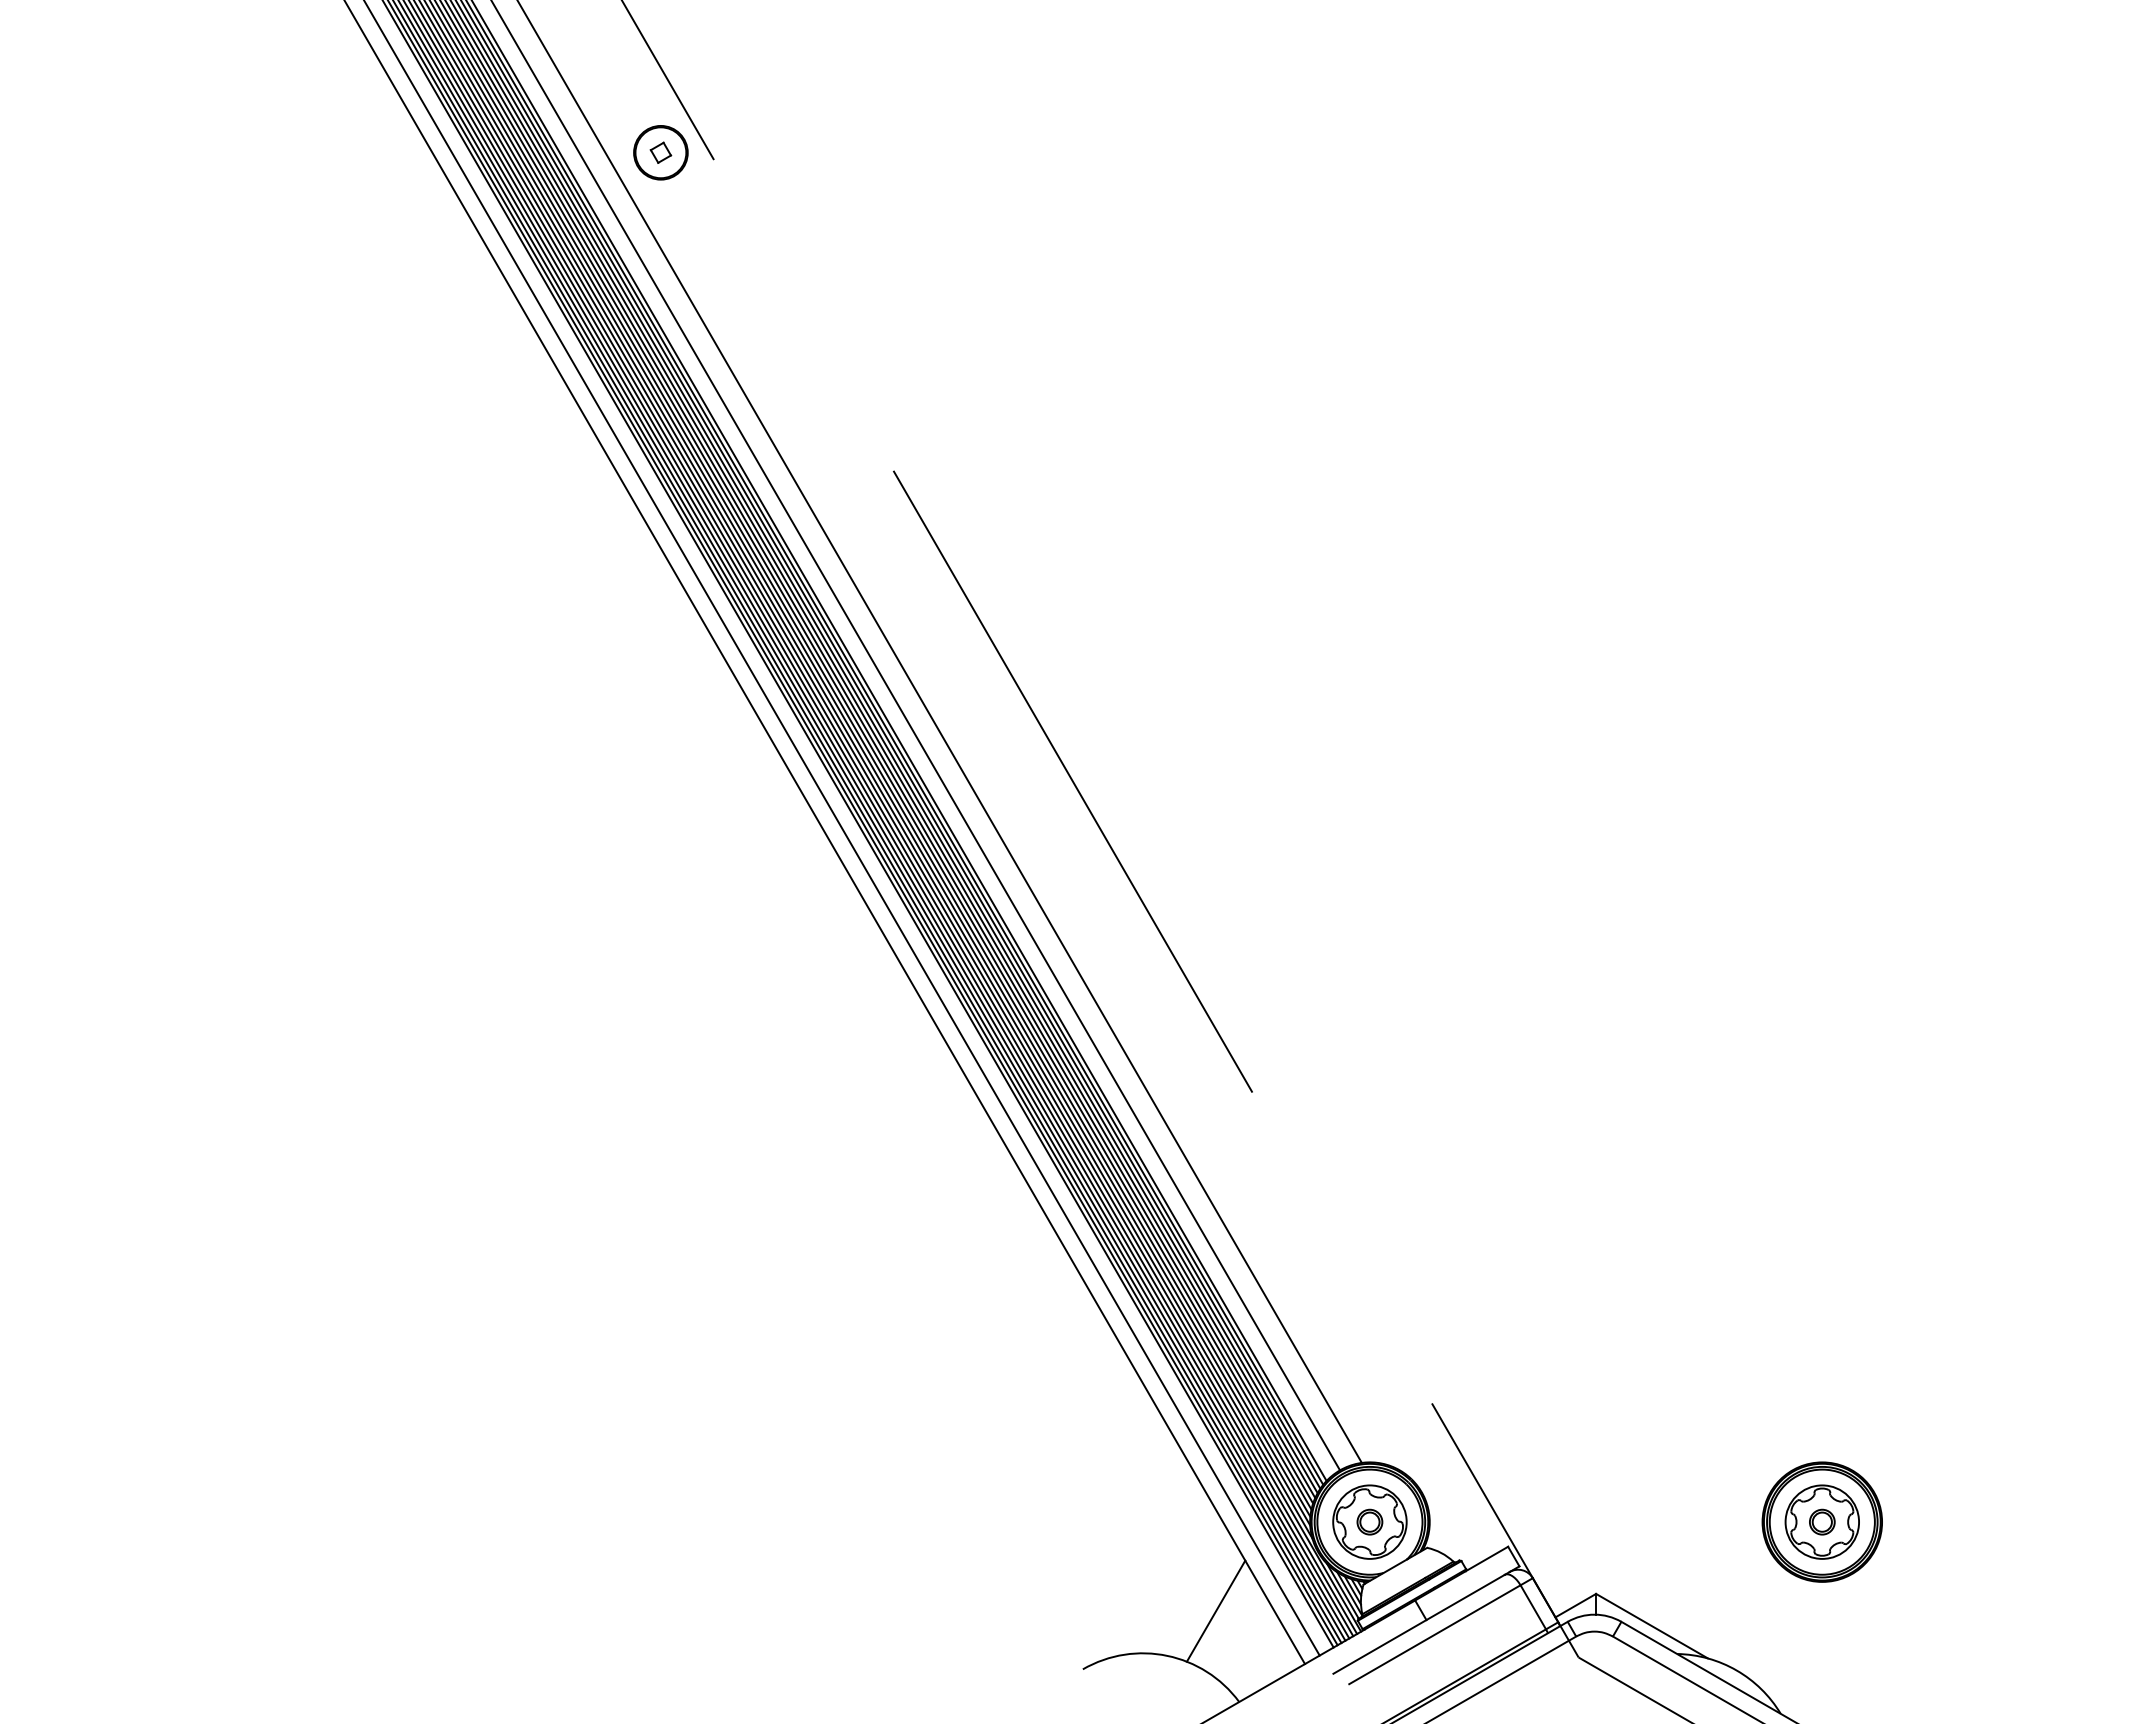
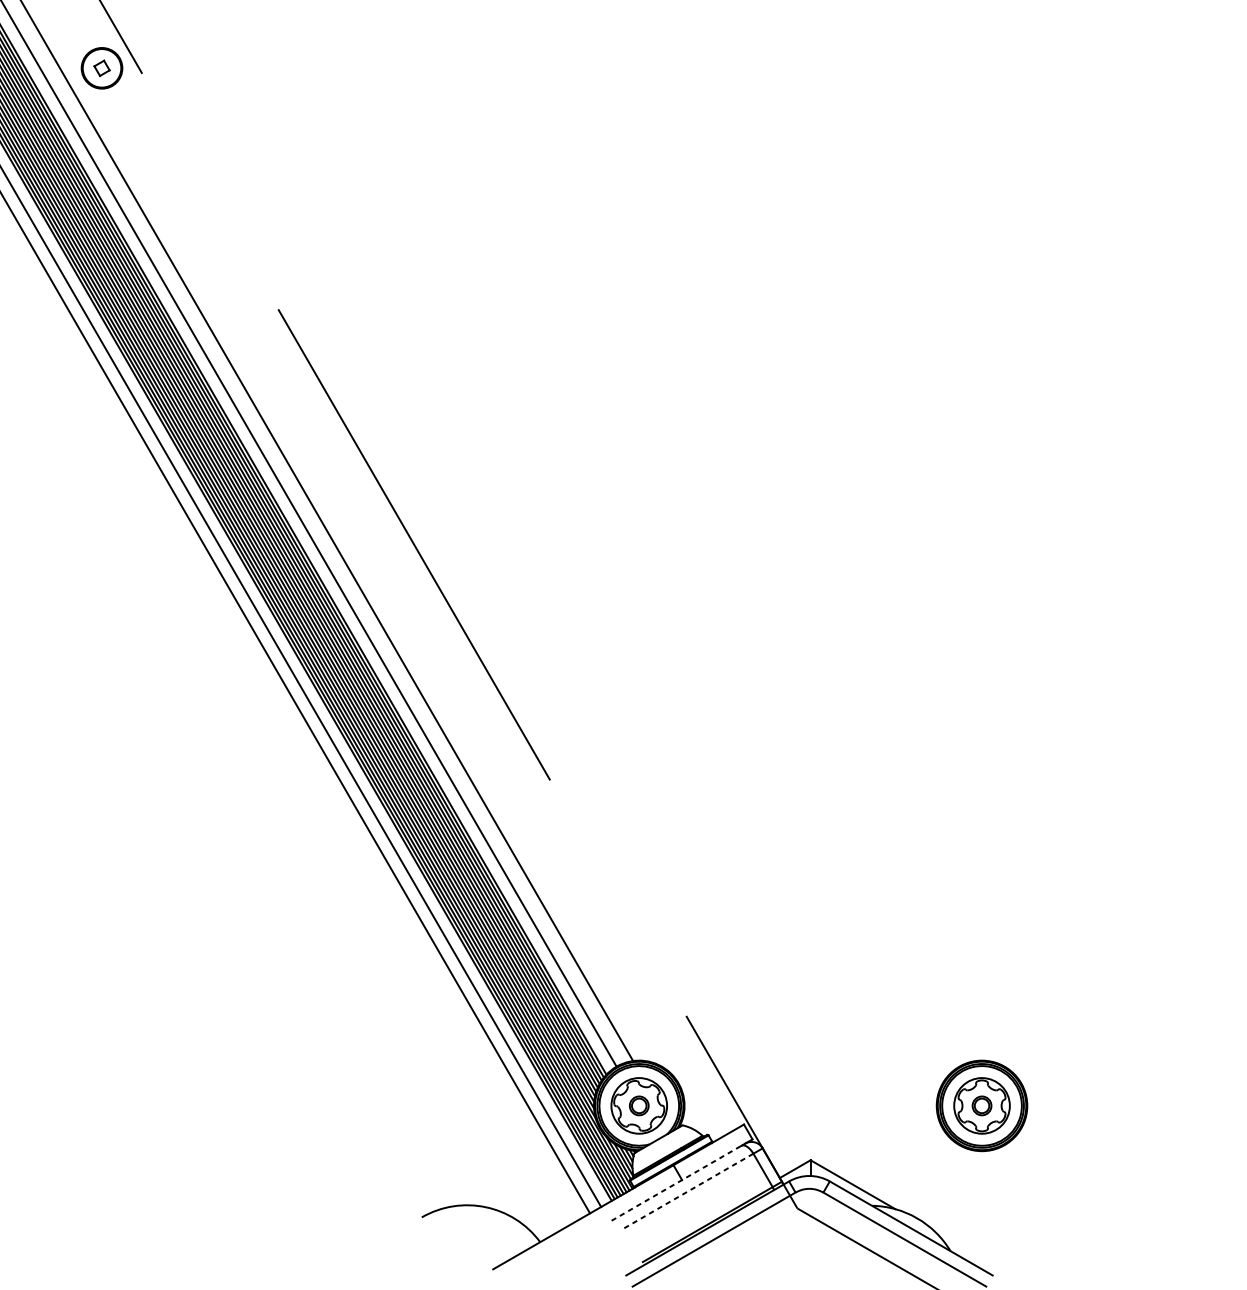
line: (1215, 1610) -> (522, 1172), removed
line: (1419, 1624) -> (676, 1183), solid -> dashed
line: (1434, 1634) -> (688, 1191), solid -> dashed

